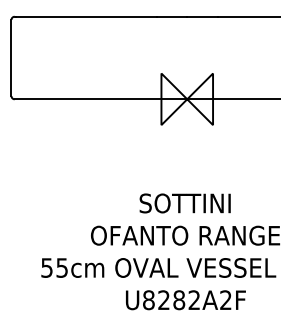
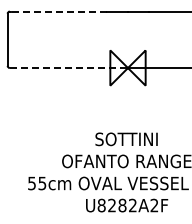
line: (85, 16) -> (58, 11), solid -> dashed
line: (101, 99) -> (69, 68), solid -> dashed

